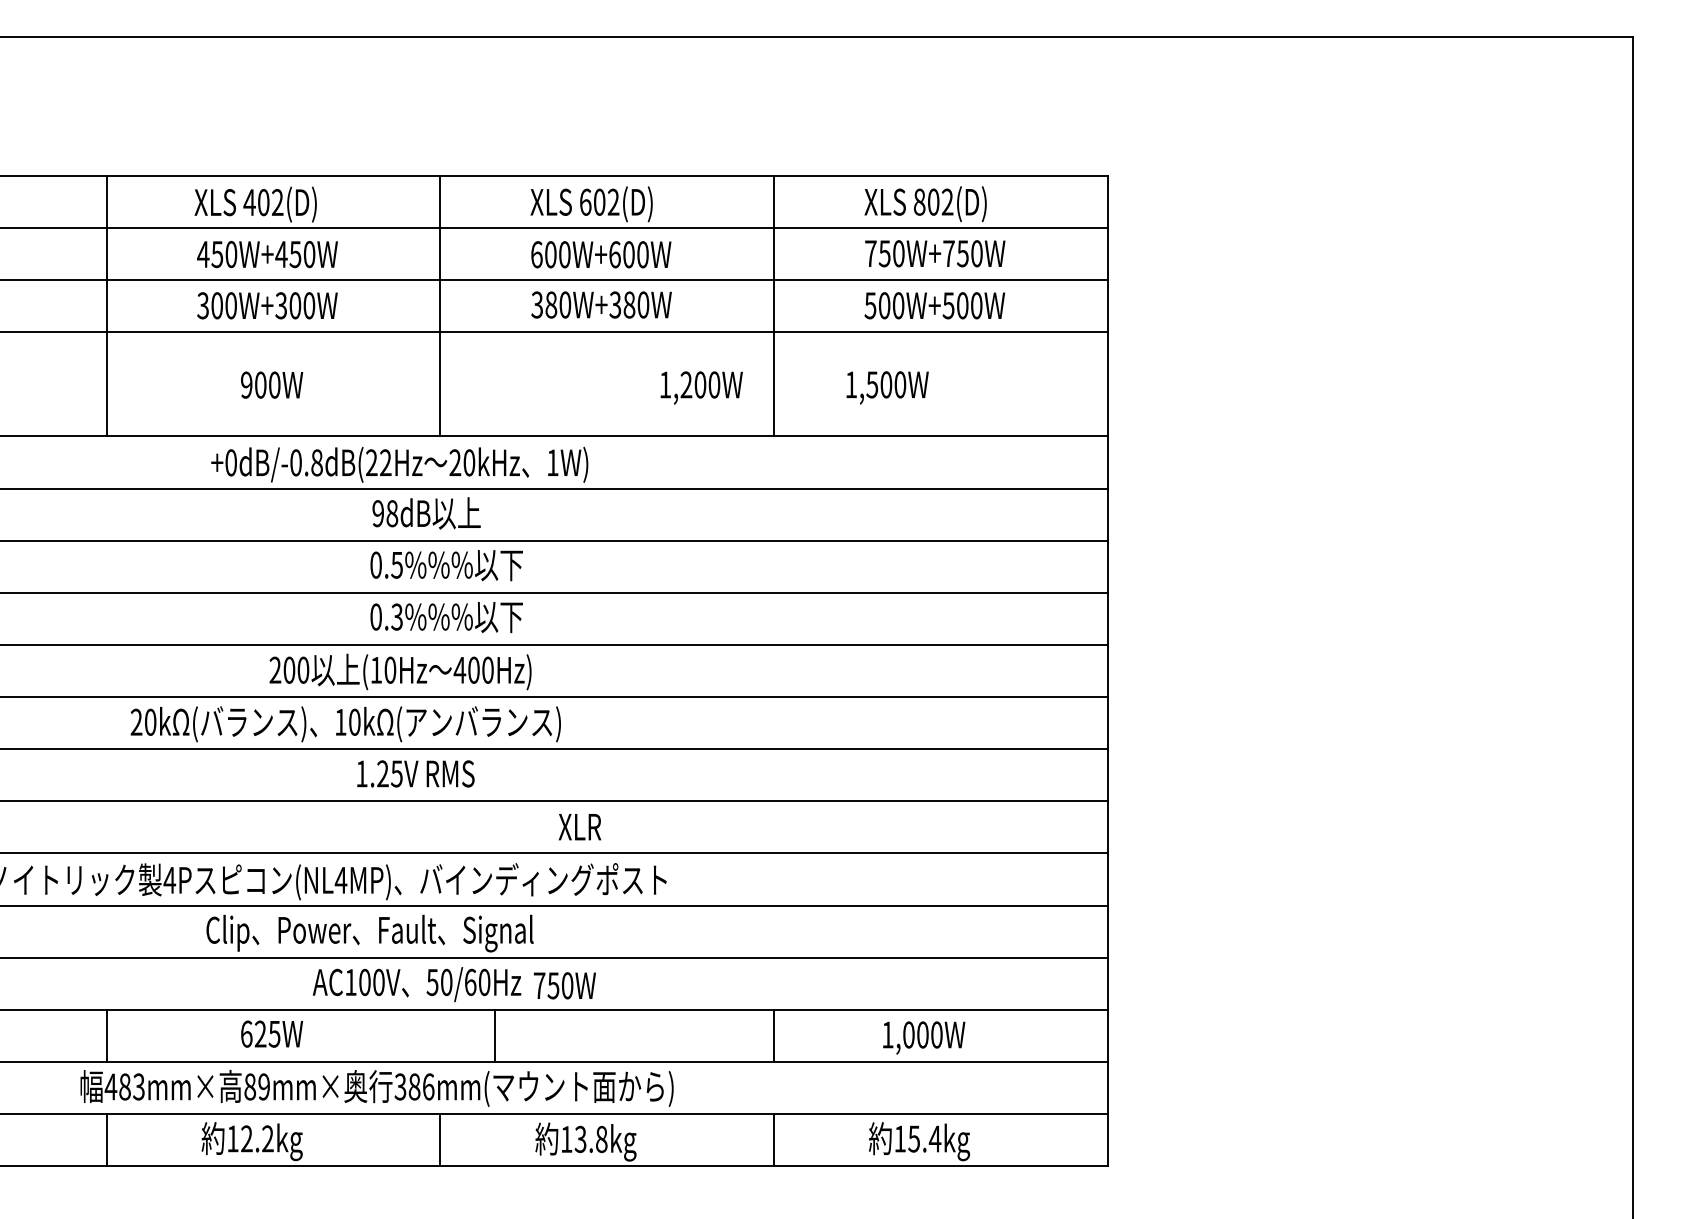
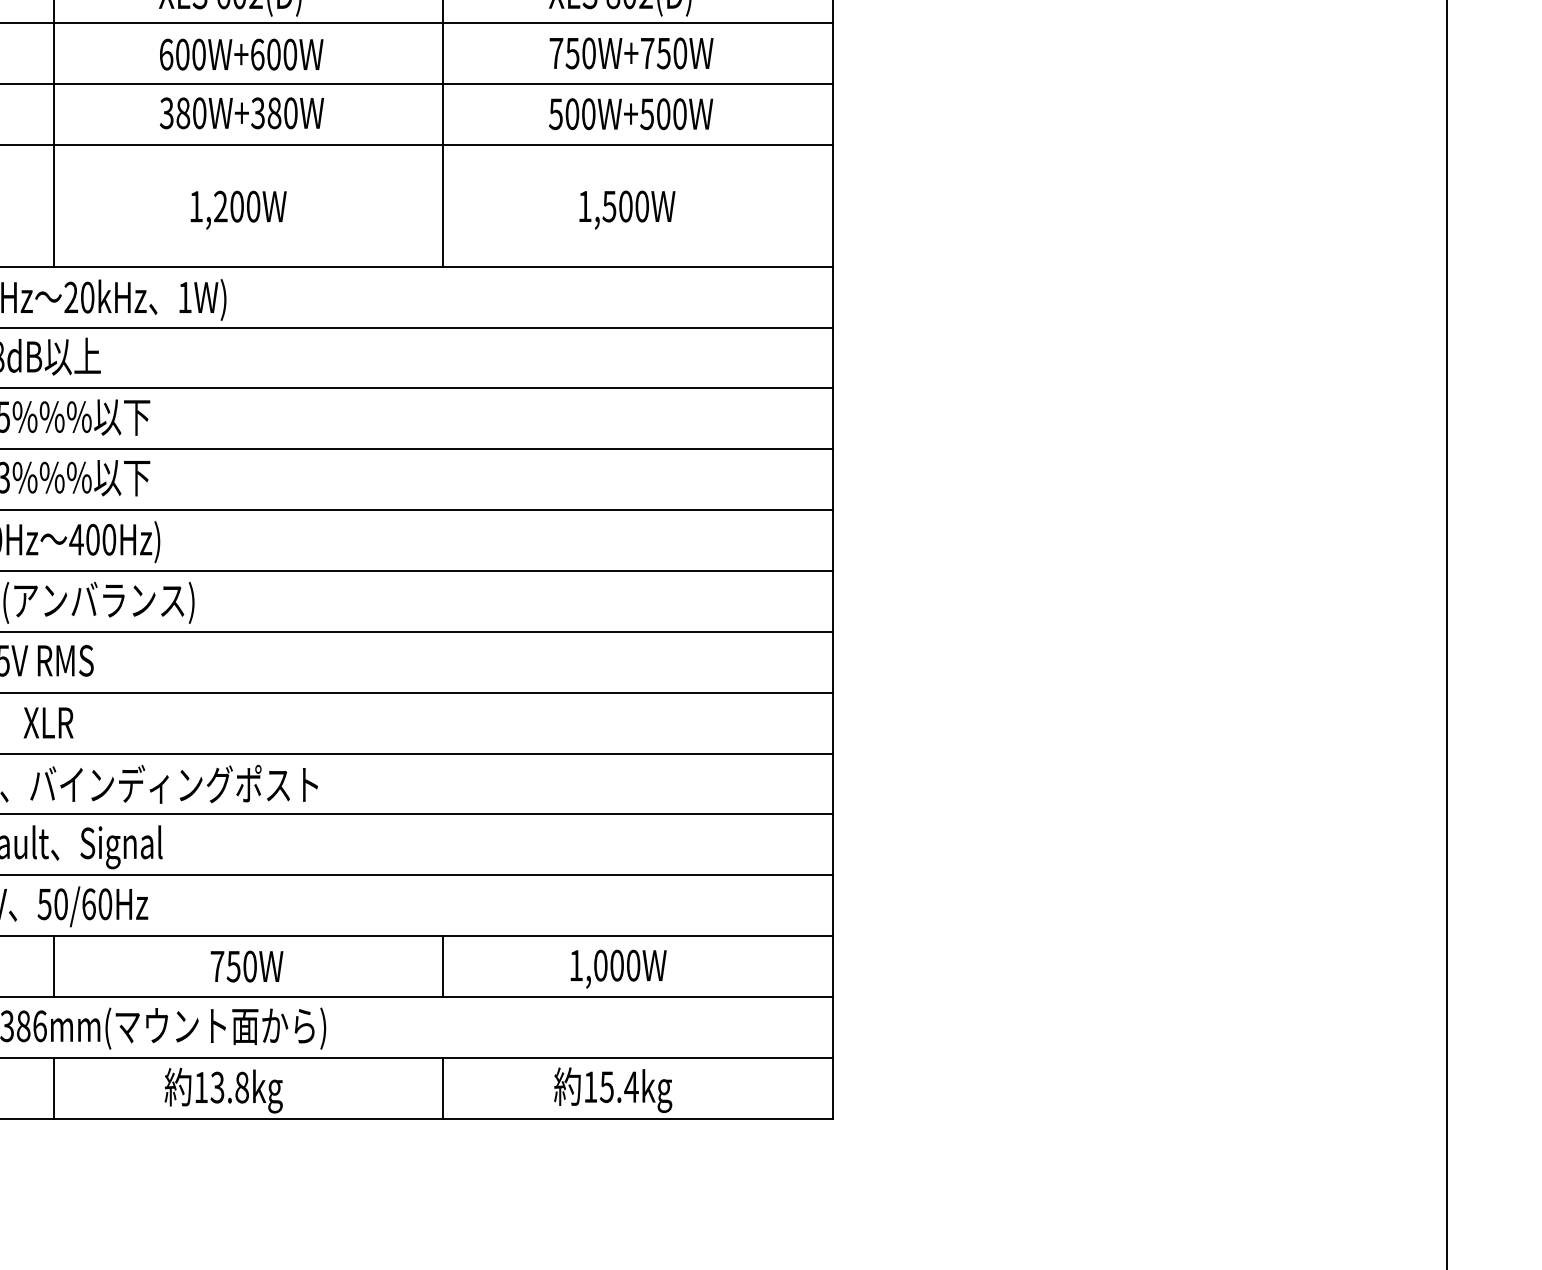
text: (701, 387) -> (238, 209), moved
text: (887, 387) -> (627, 209), moved
text: (579, 827) -> (48, 723), moved
text: (564, 985) -> (246, 966), moved
line: (495, 1035) -> (53, 966), moved

